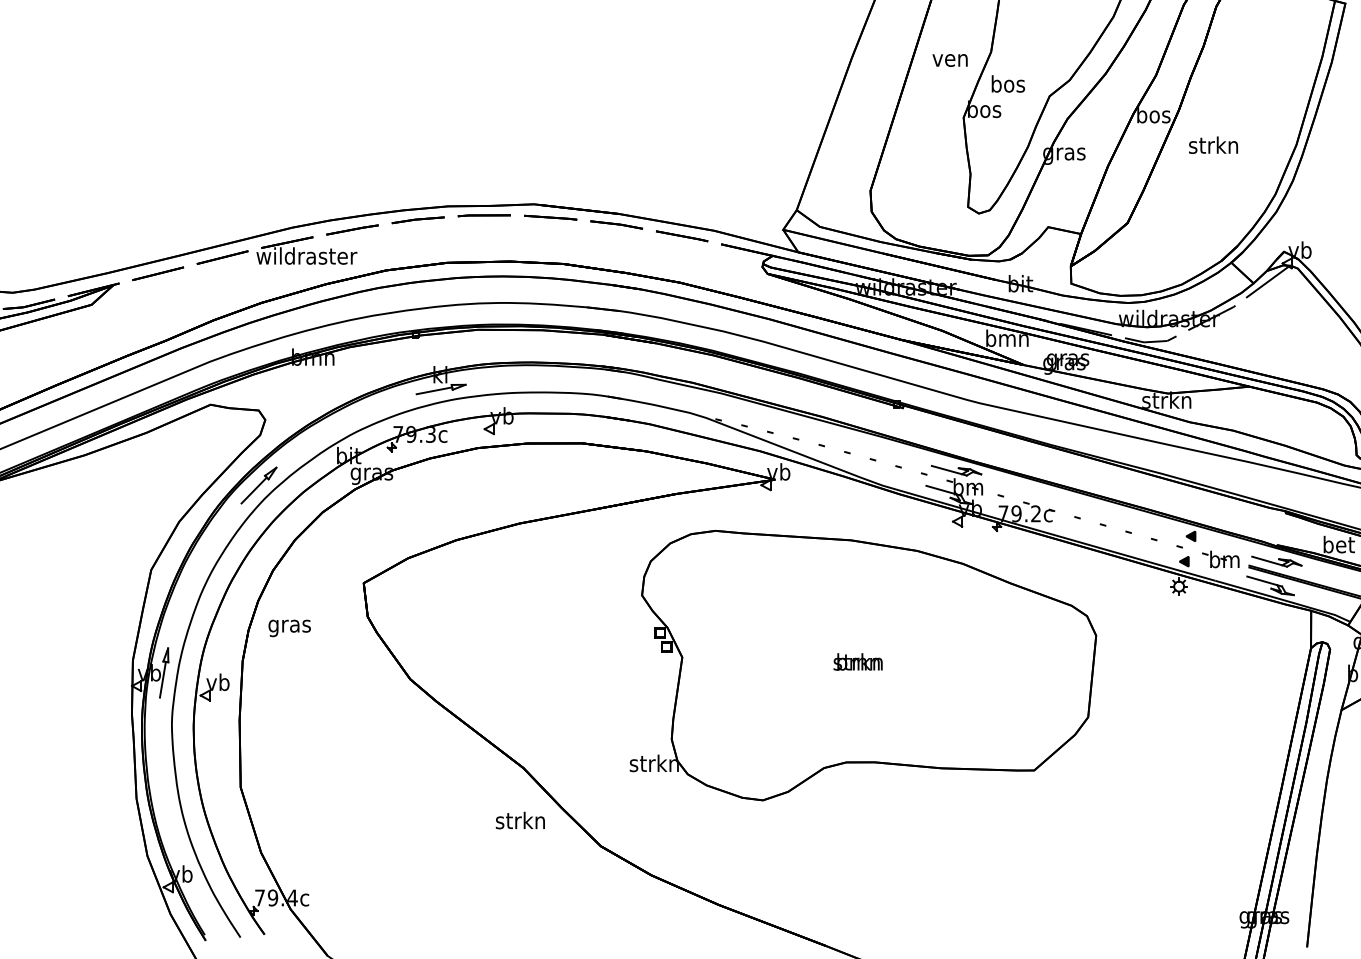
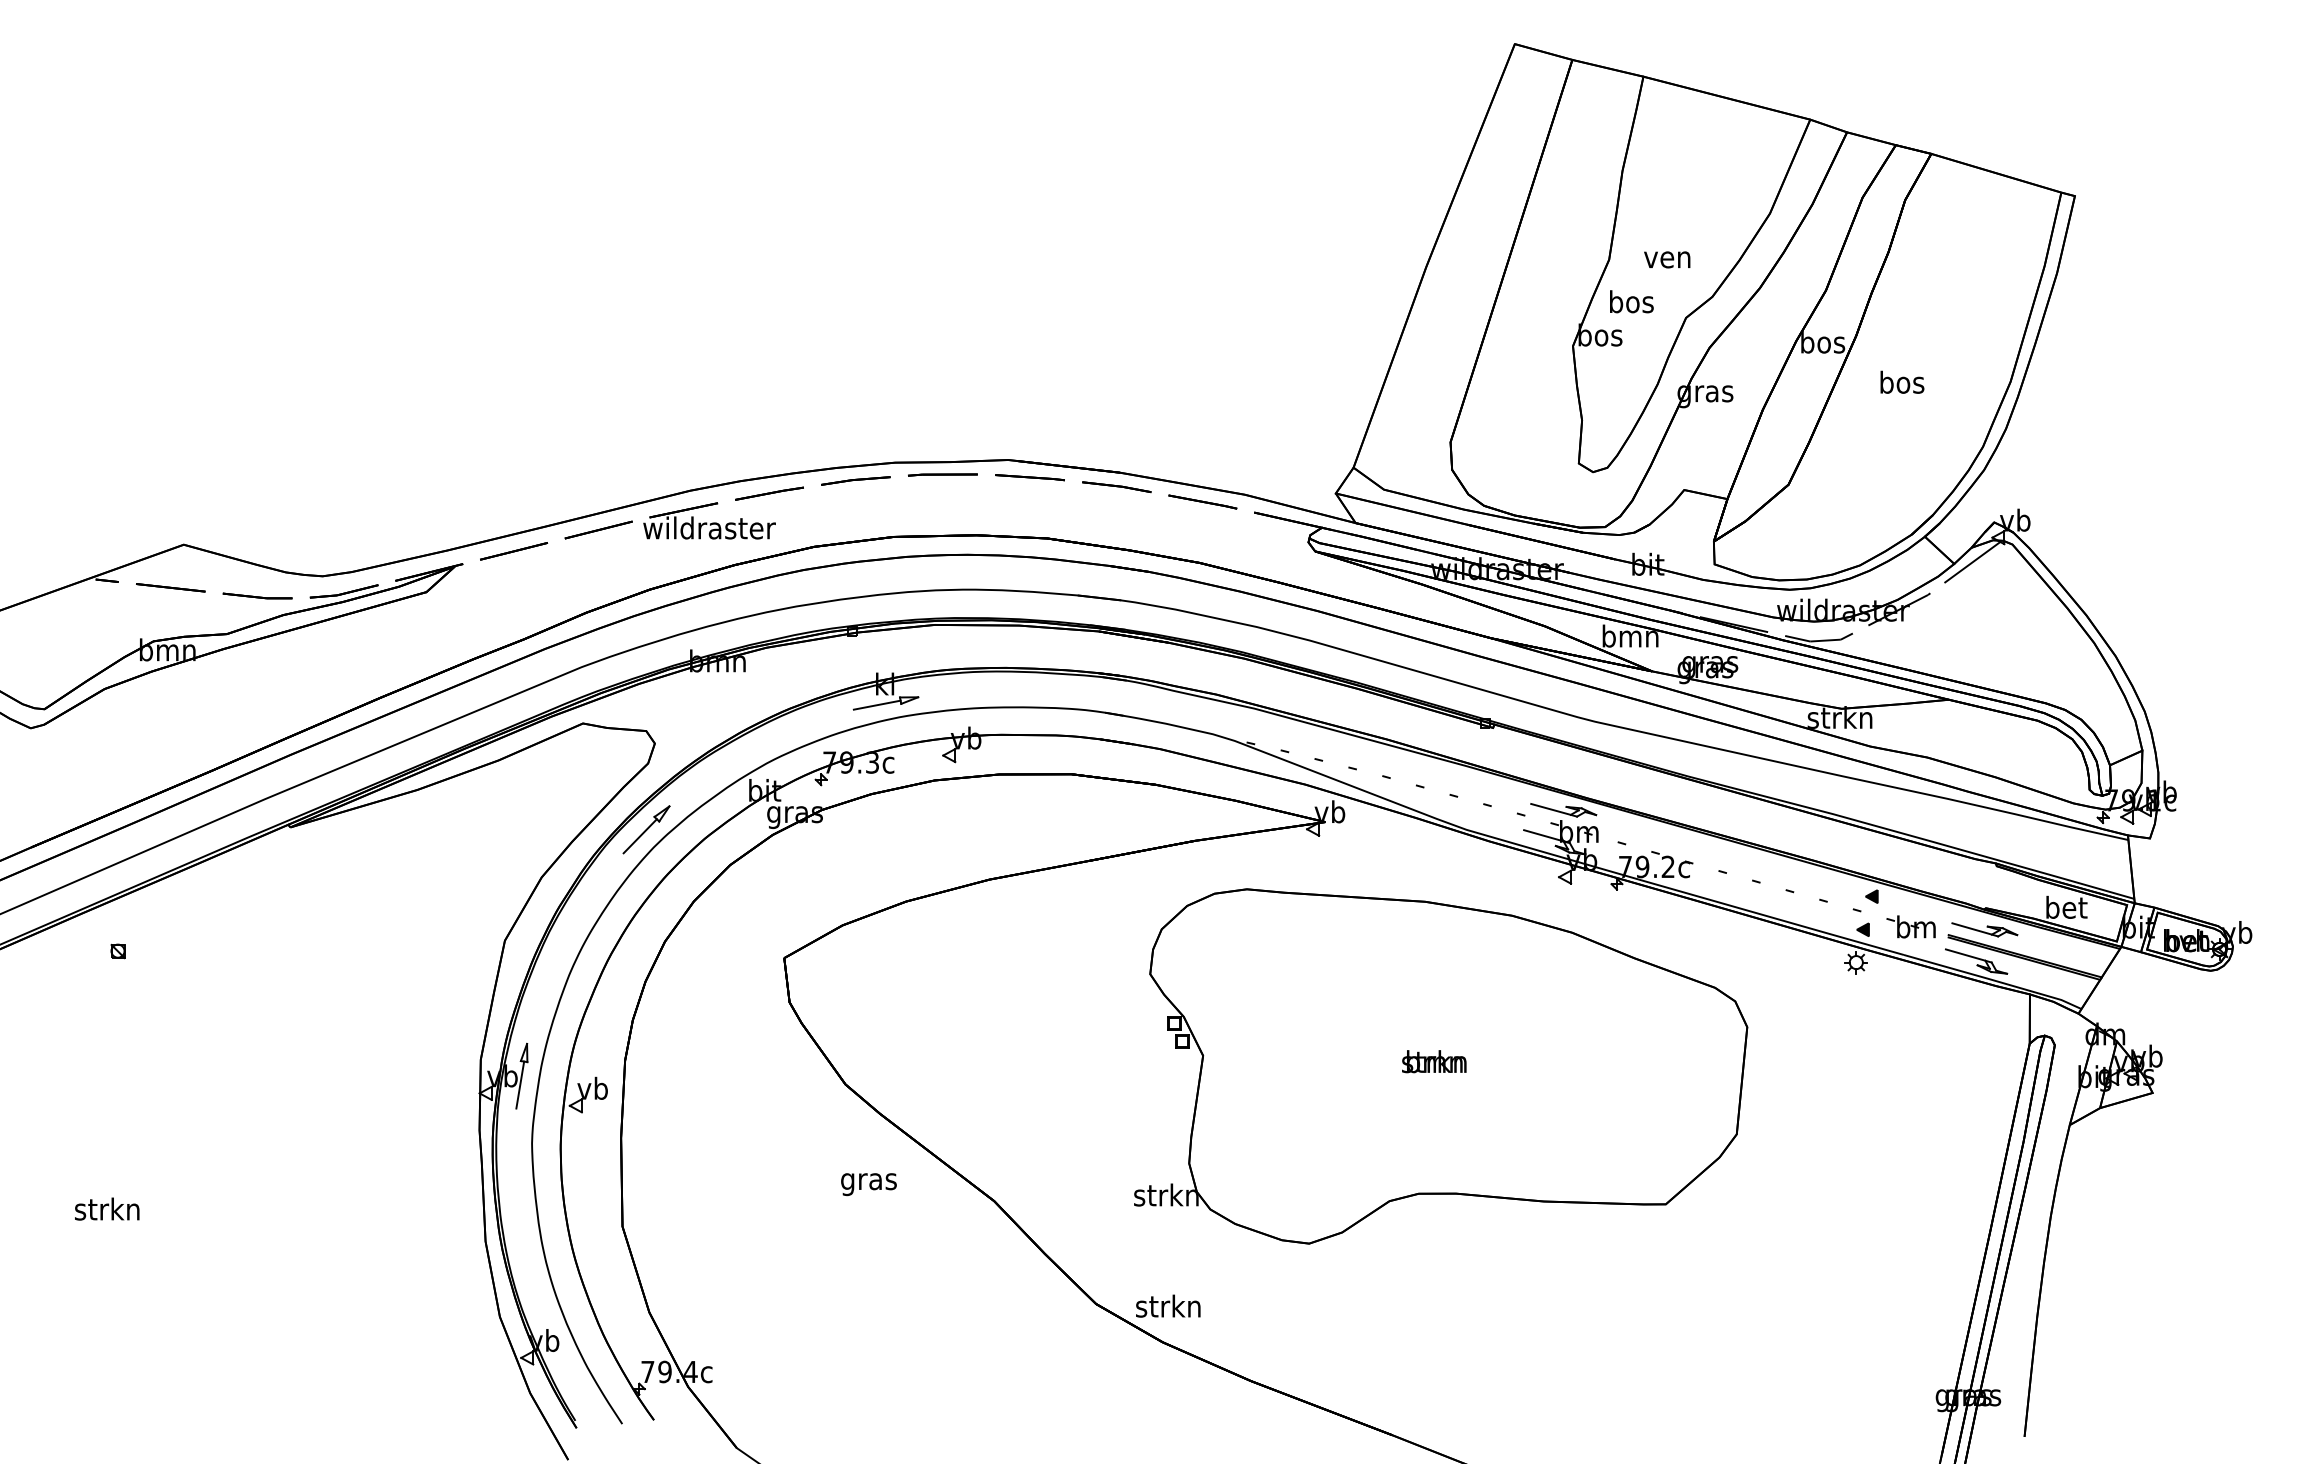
text: (950, 60) -> (1667, 259), moved
text: (1213, 144) -> (1901, 381), strkn -> bos
text: (289, 628) -> (868, 1184), moved
text: (520, 820) -> (1168, 1305), moved

